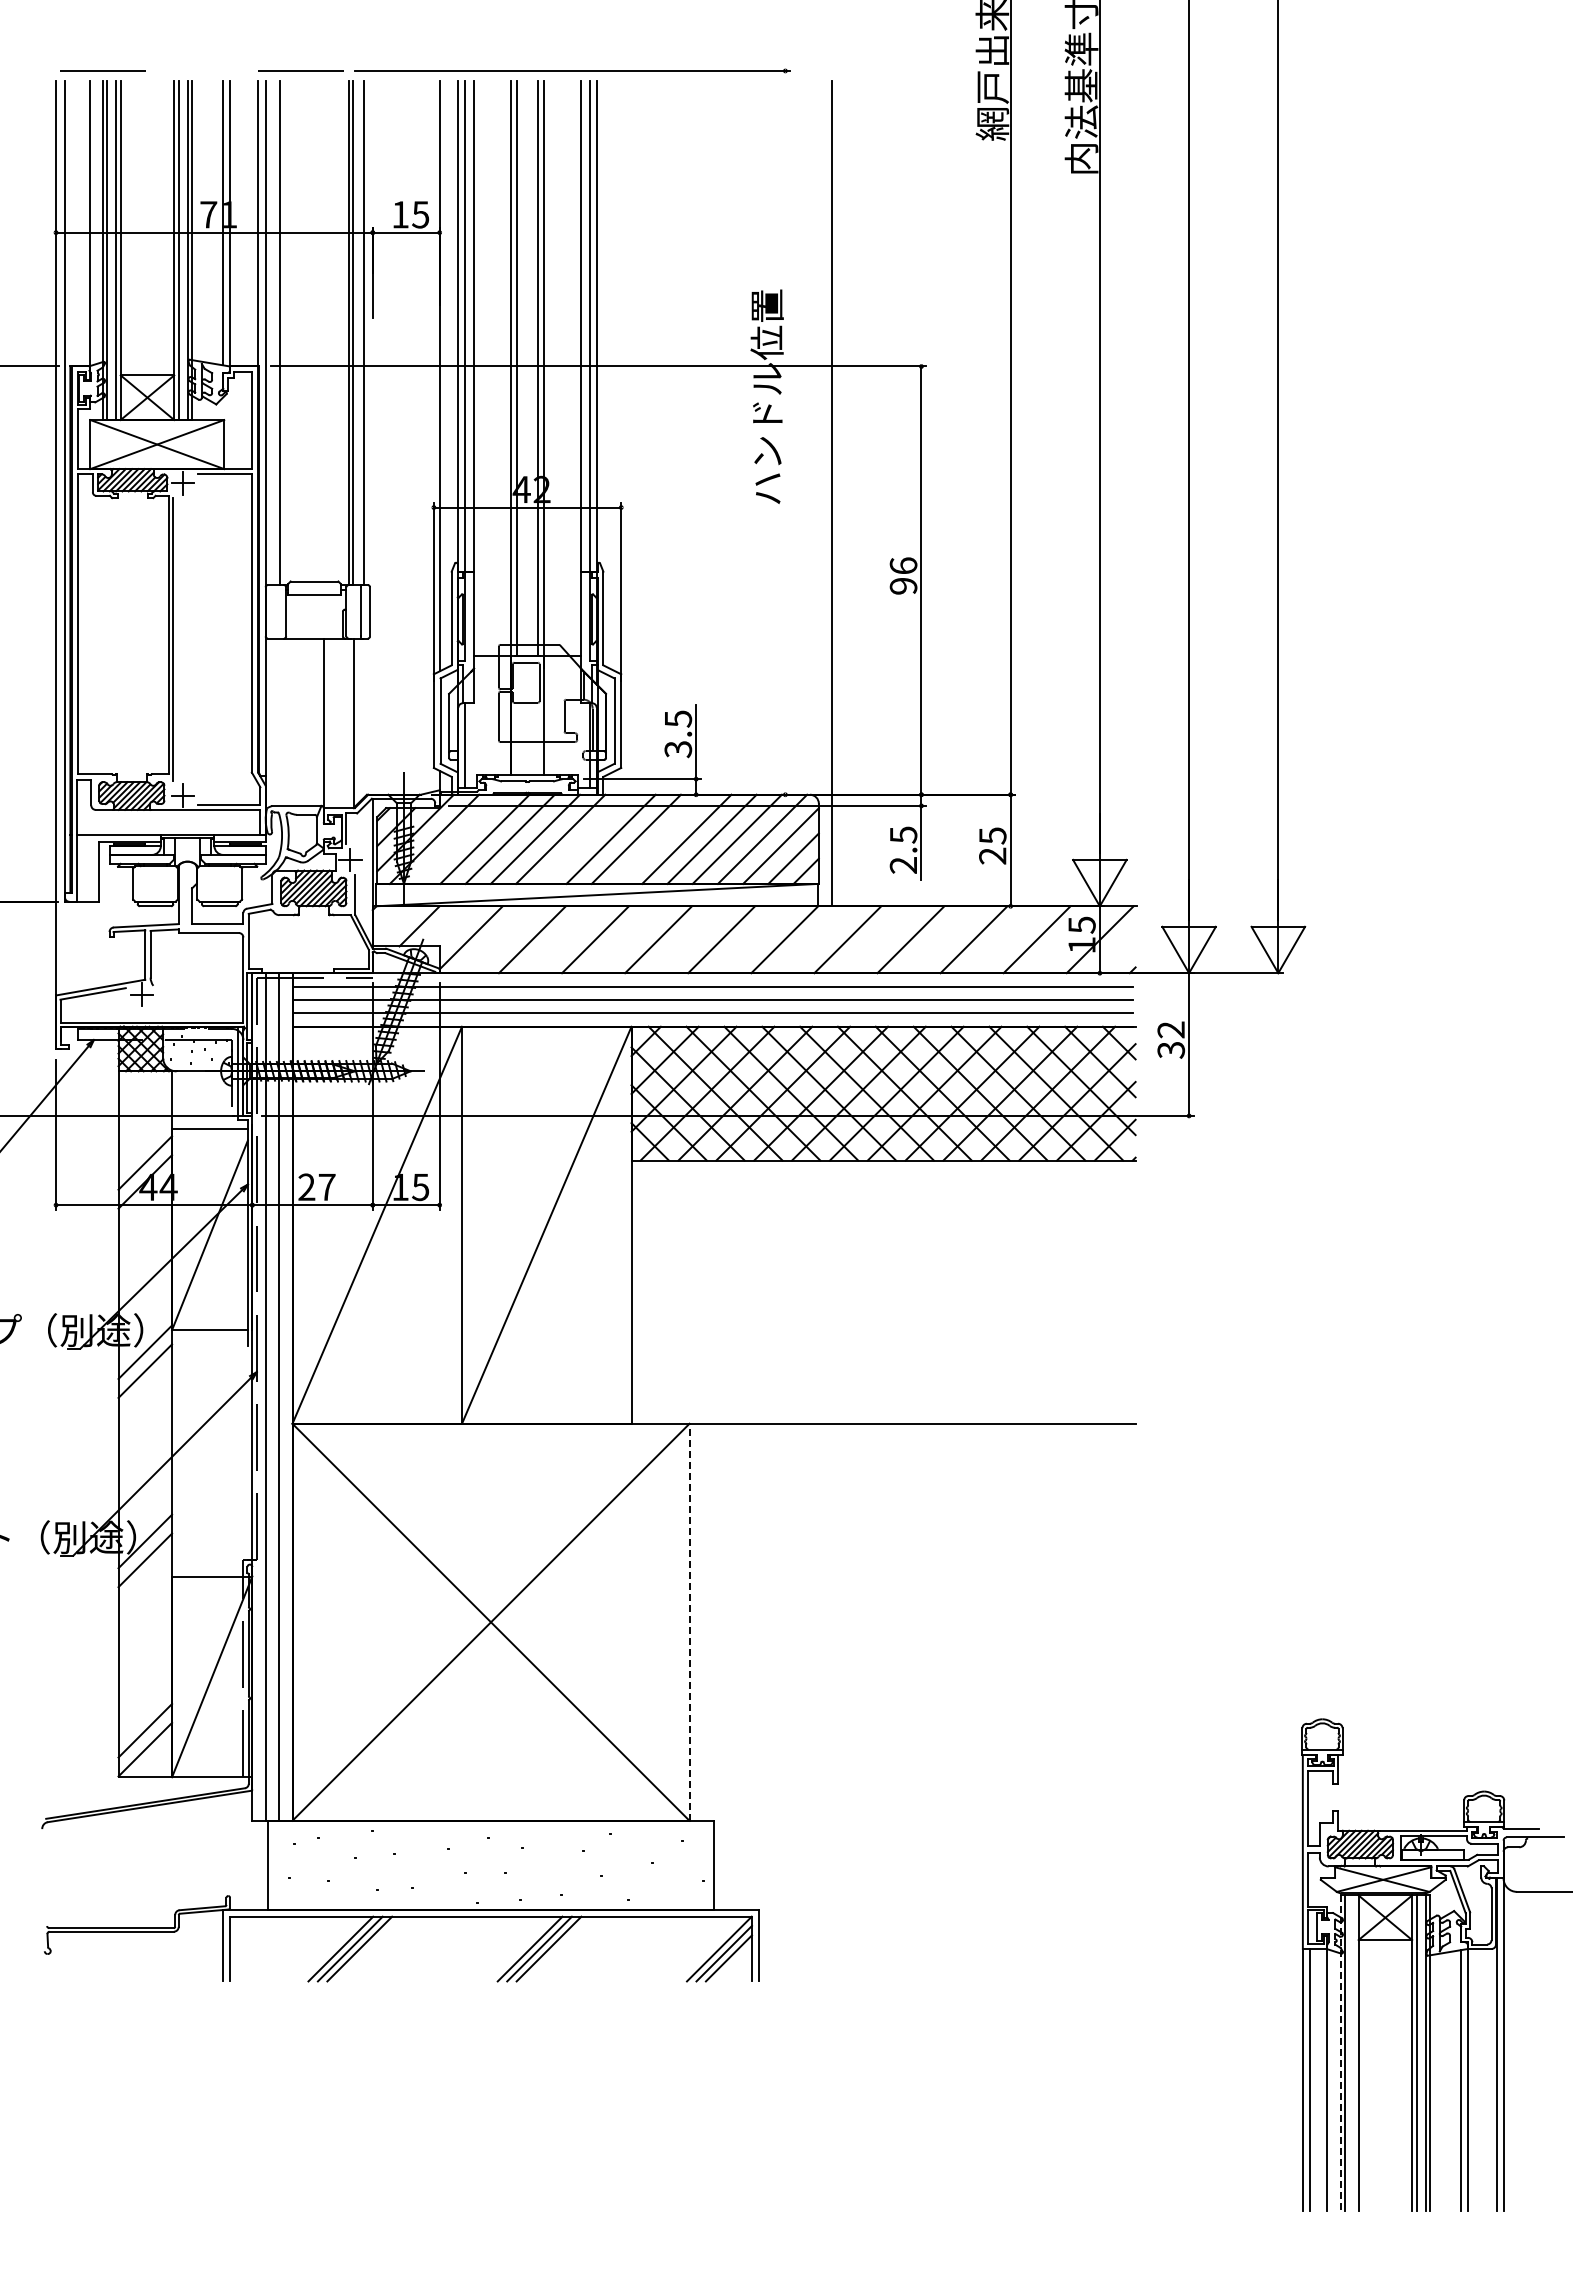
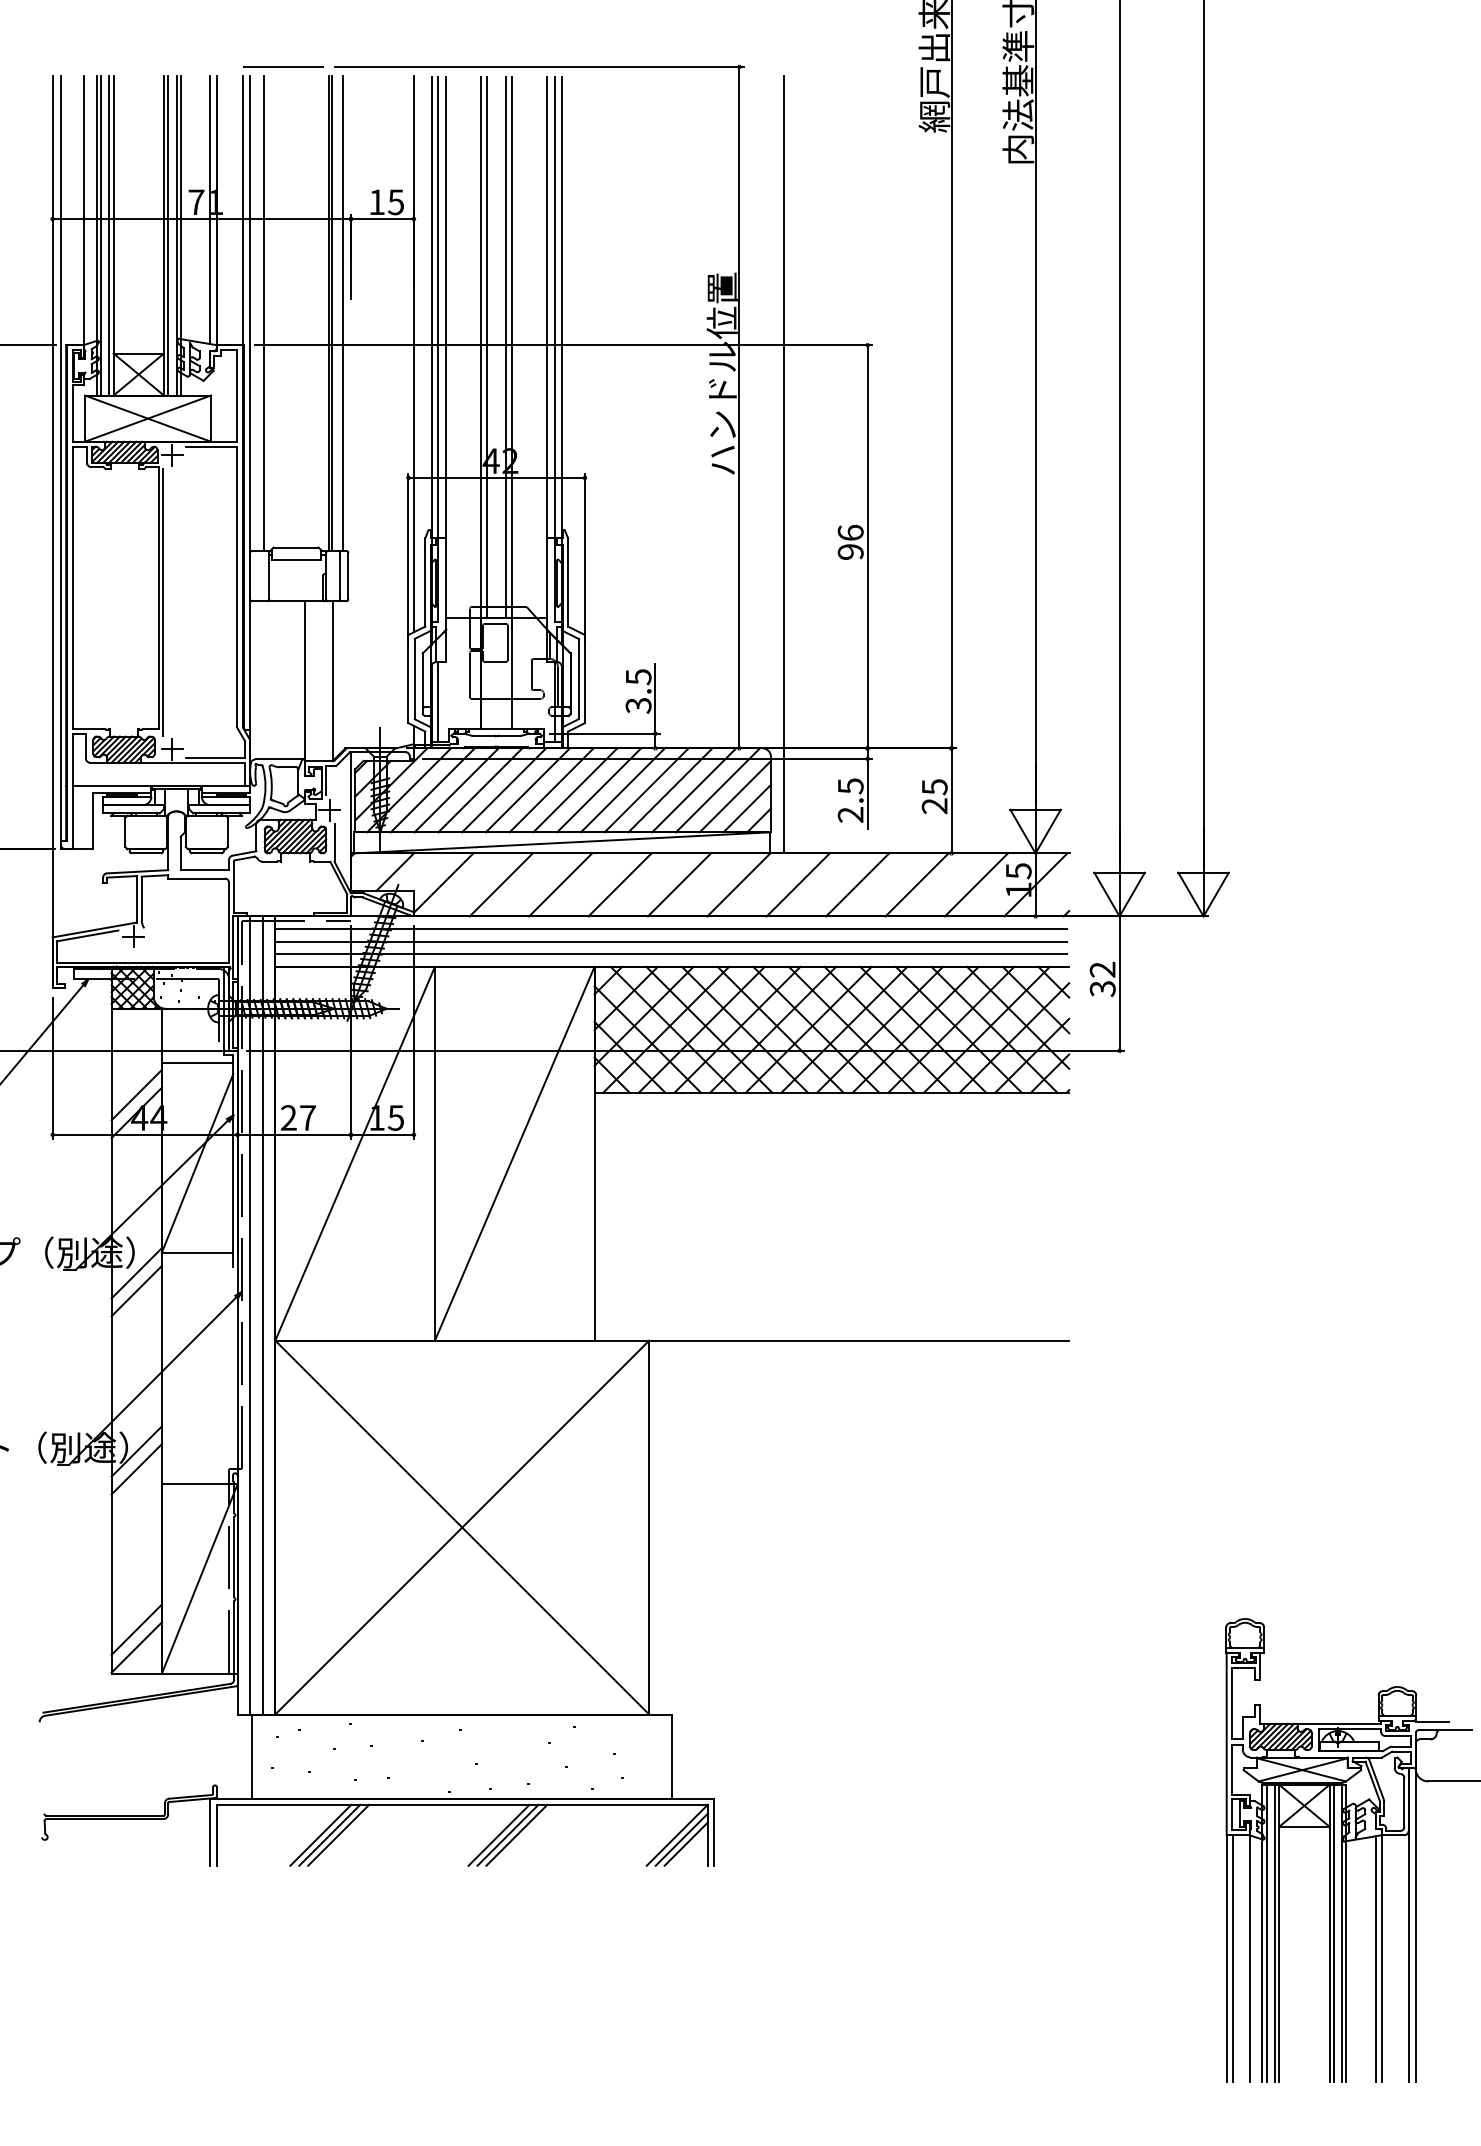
line: (102, 70) -> (96, 66), removed
line: (785, 432) -> (739, 407), added
line: (459, 838) -> (432, 789), added
line: (585, 838) -> (551, 789), added
line: (661, 838) -> (622, 789), added
line: (689, 1622) -> (649, 1527), dashed -> solid
line: (1354, 2052) -> (1275, 1932), added
line: (1340, 2053) -> (1262, 1933), dashed -> solid

